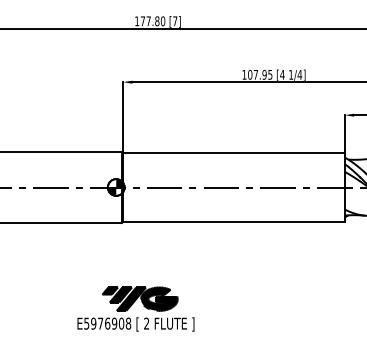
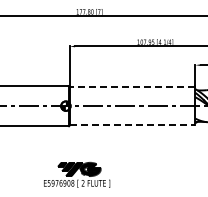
line: (233, 152) -> (132, 86), solid -> dashed
line: (233, 221) -> (132, 125), solid -> dashed

